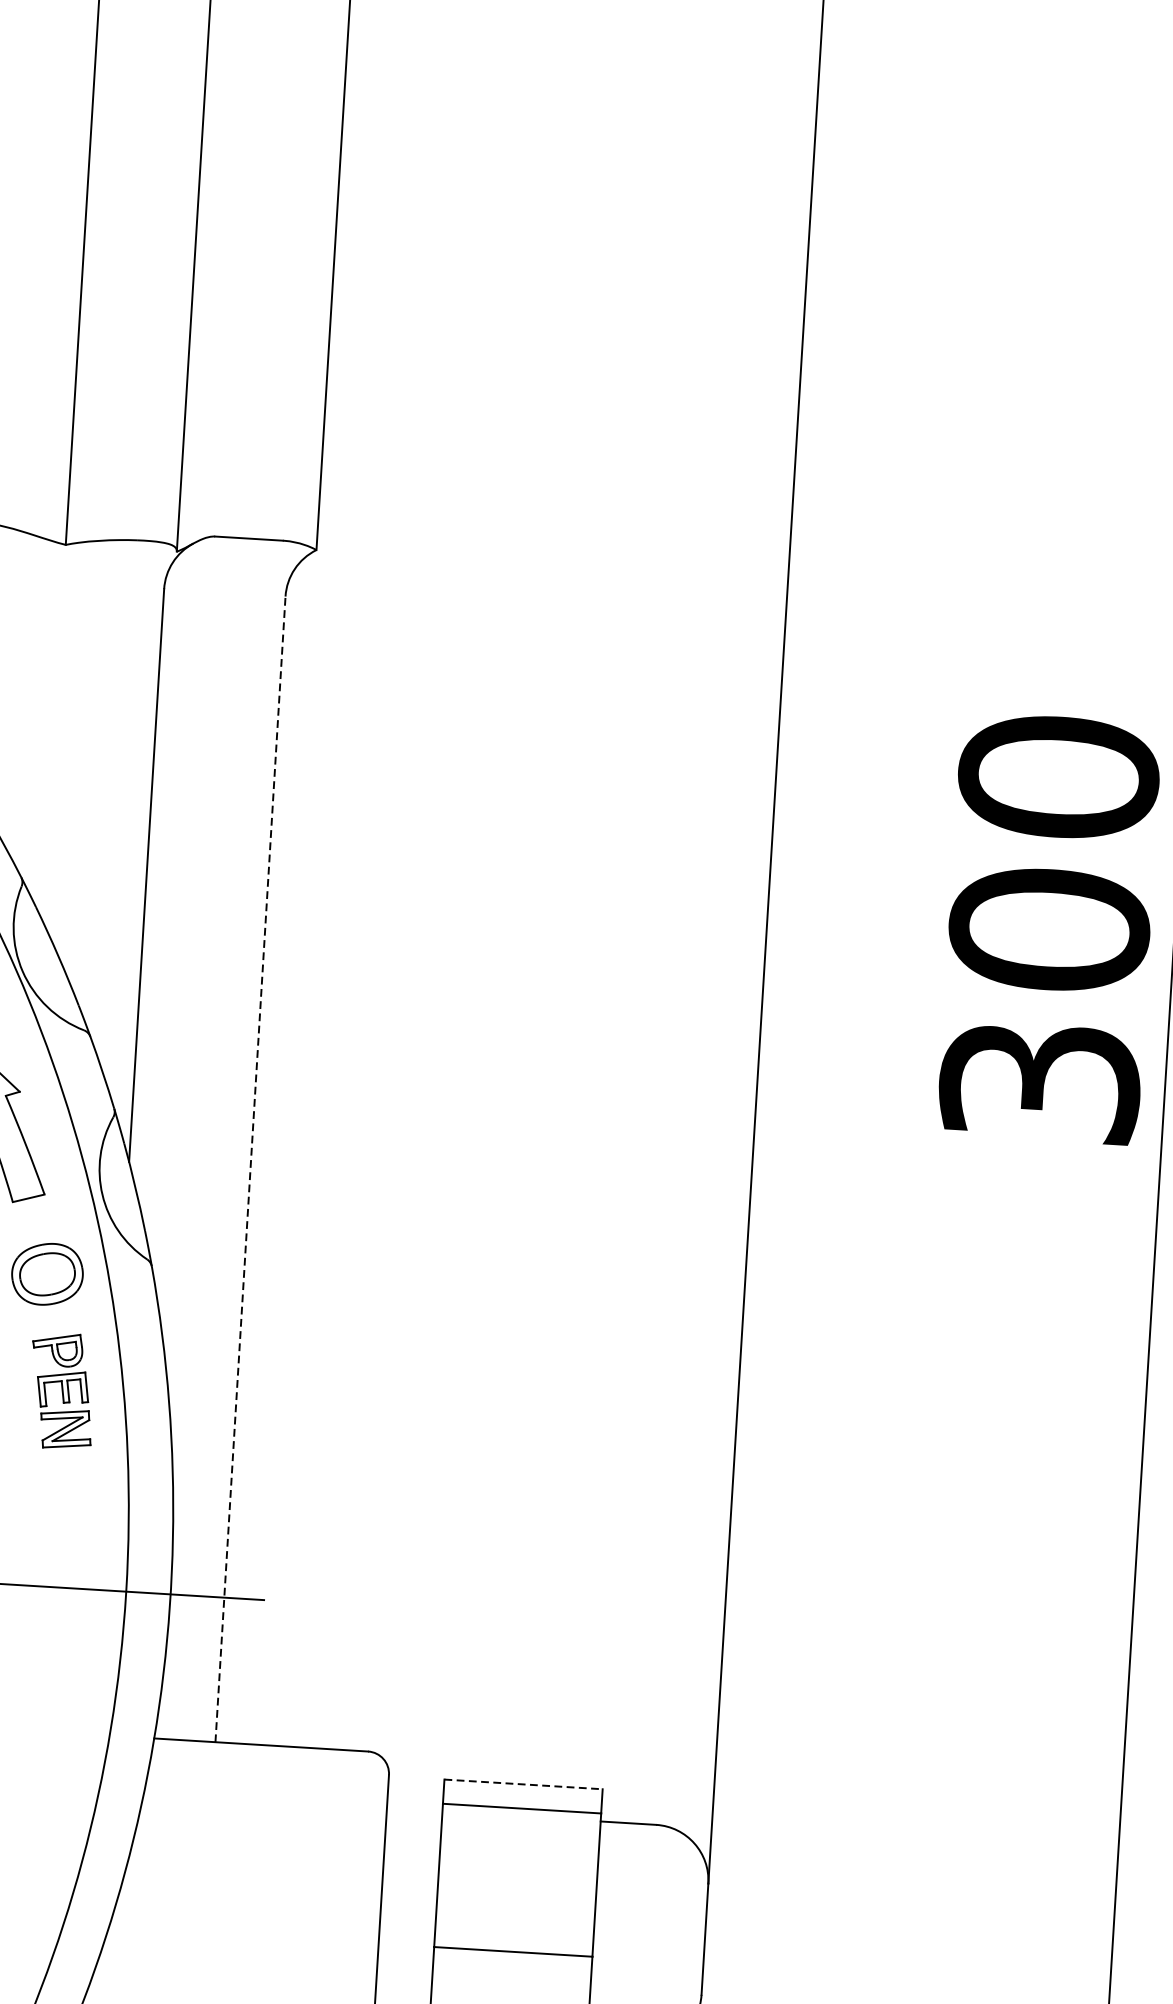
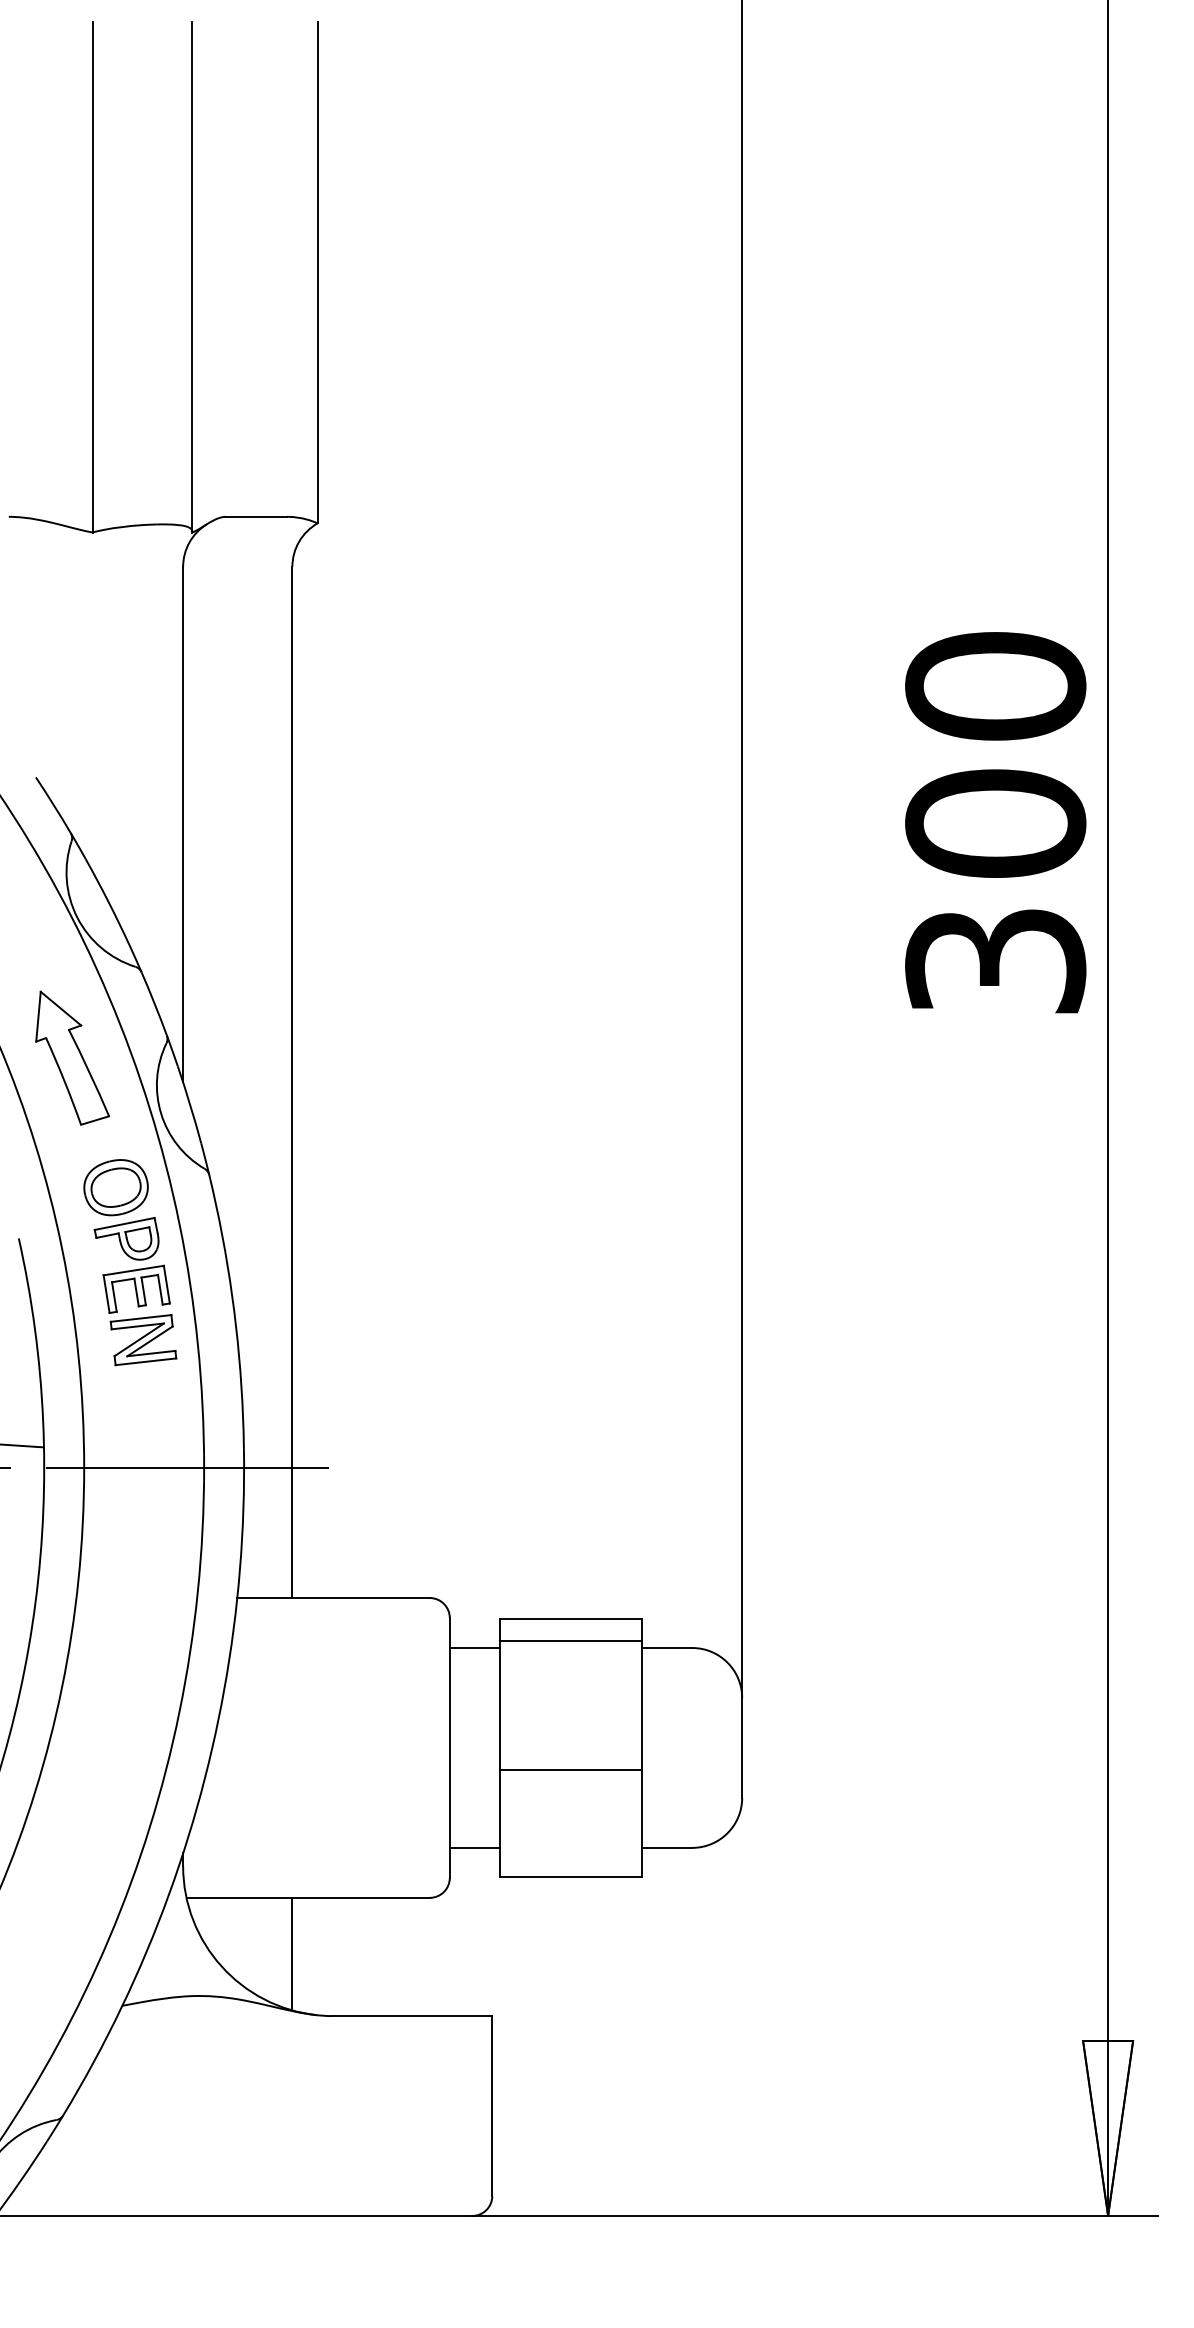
line: (250, 1169) -> (292, 1082), dashed -> solid
part: (61, 1390) -> (135, 1291), size x1.43
line: (524, 1785) -> (571, 1619), dashed -> solid
line: (414, 1810) -> (474, 1648), added

